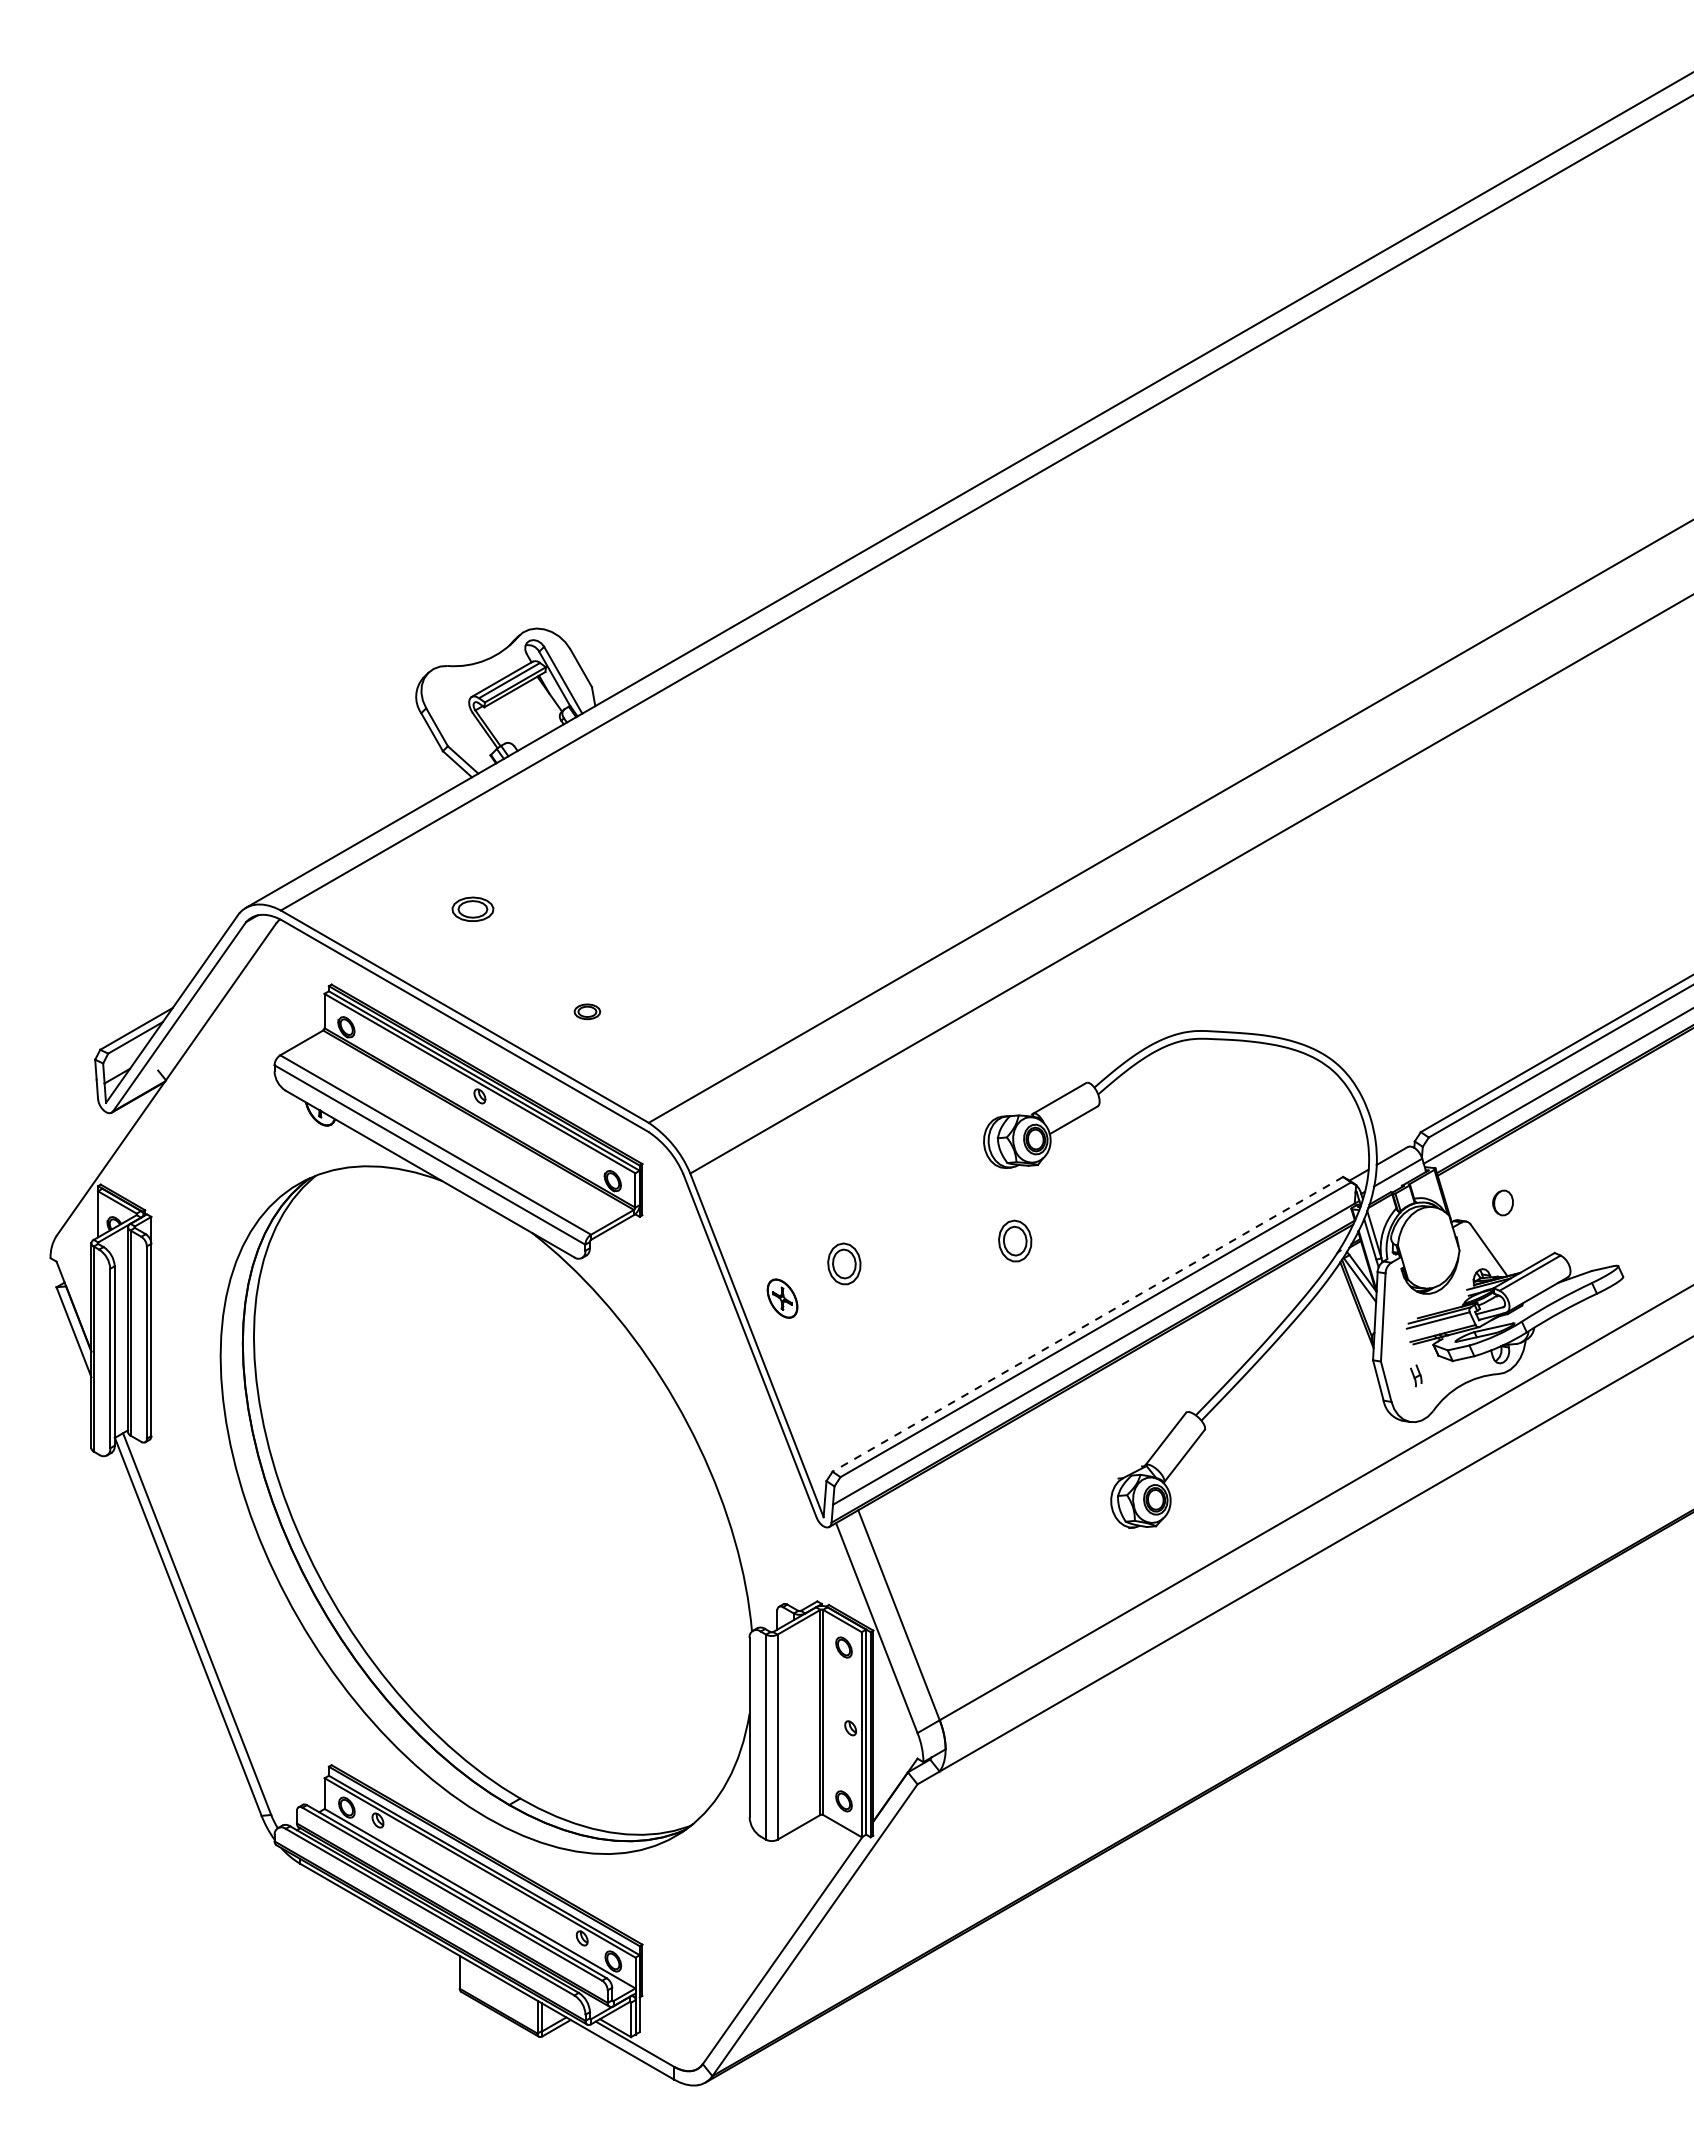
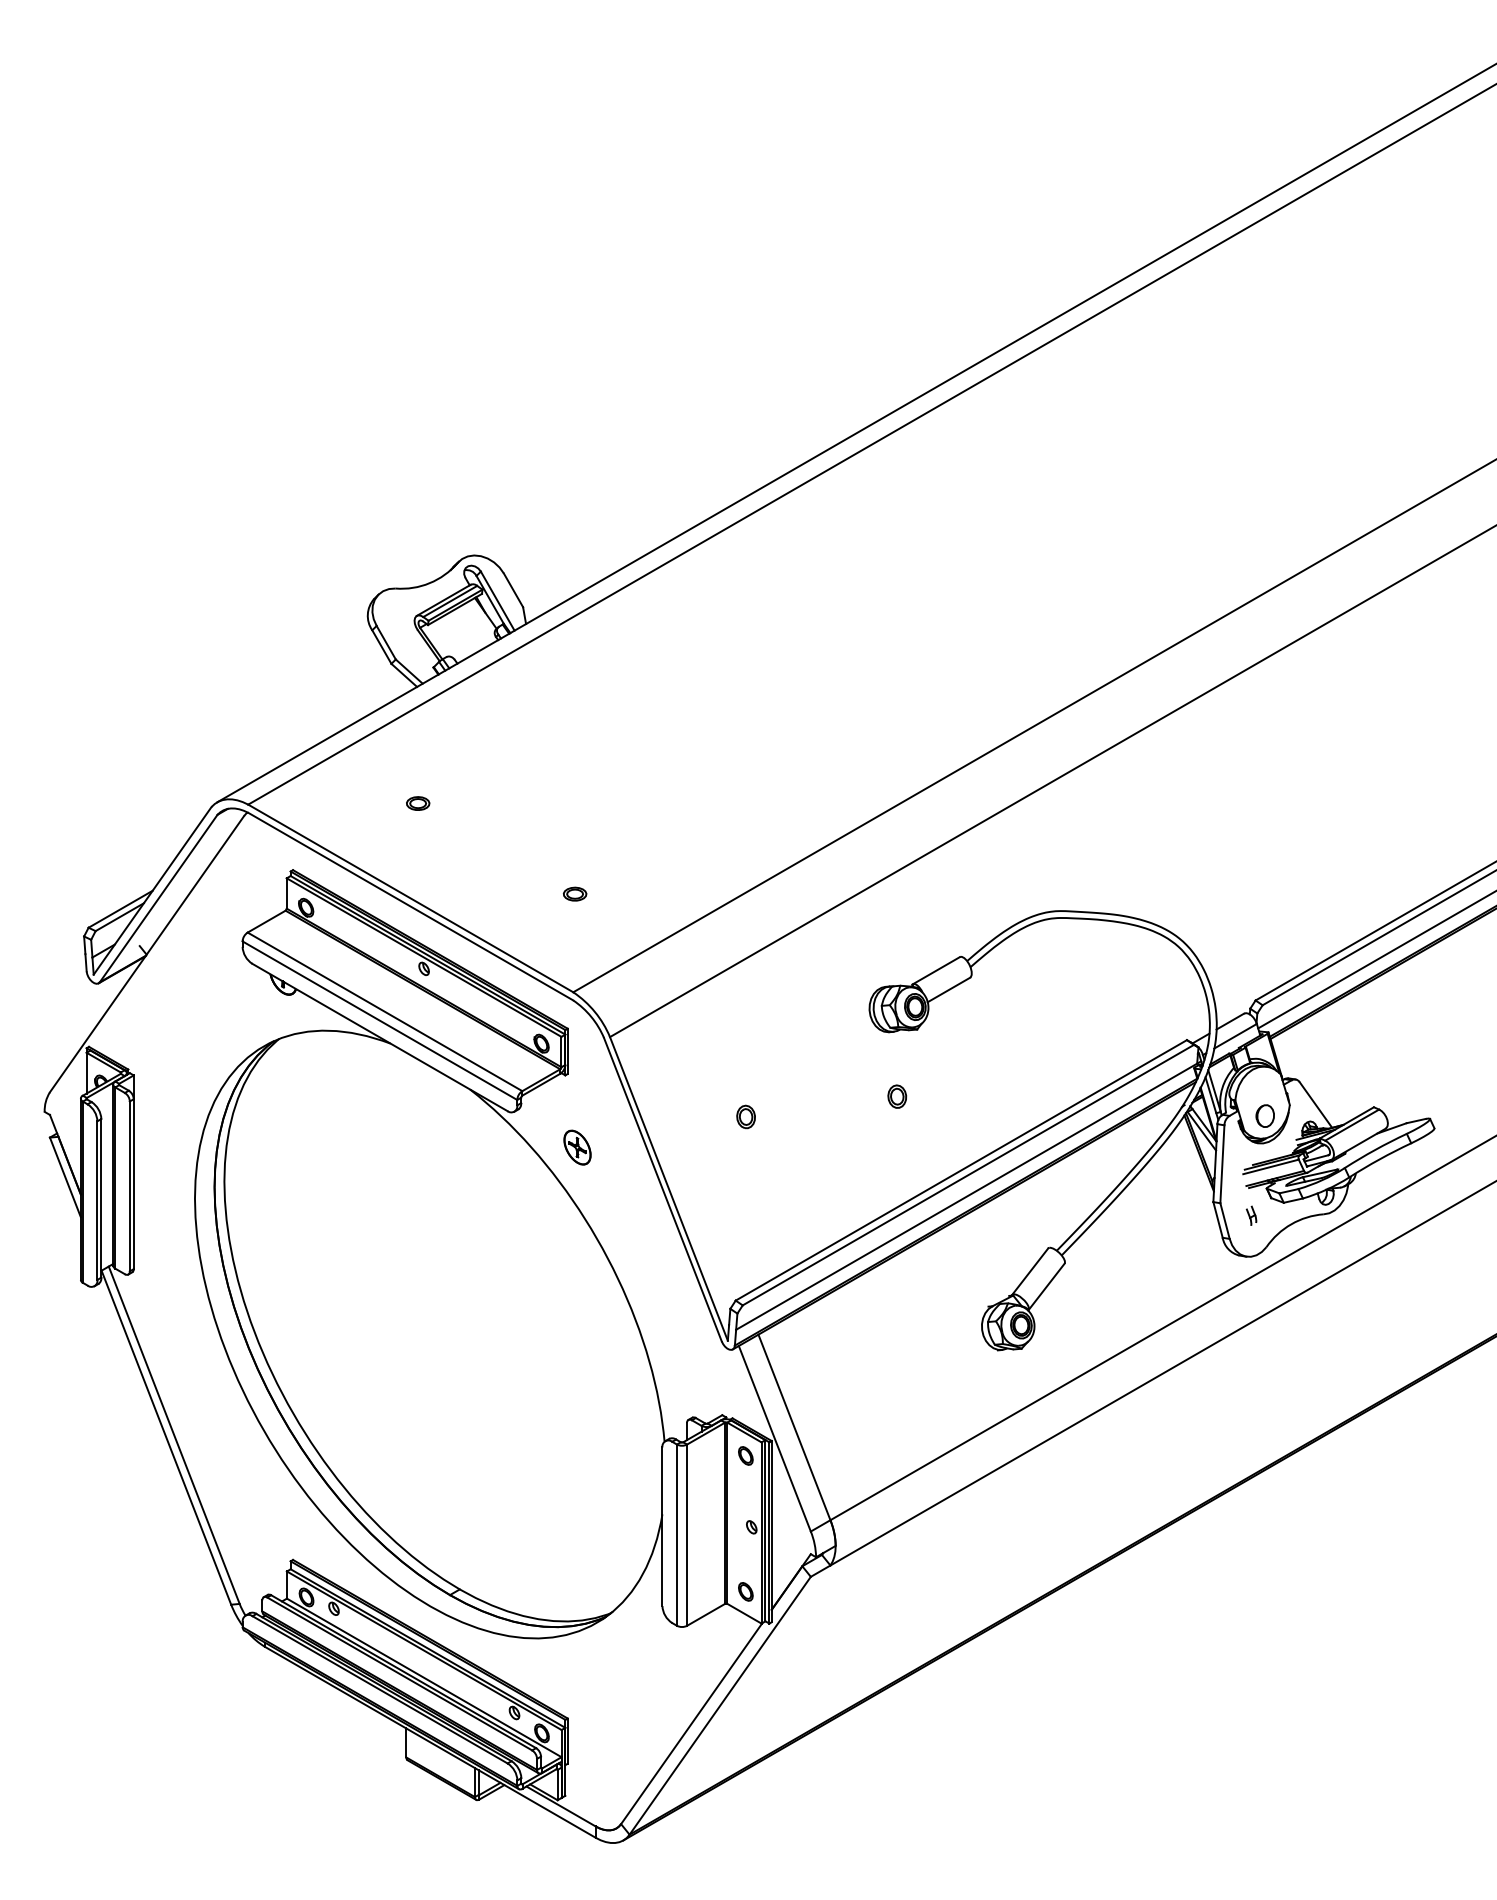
part: (473, 909) -> (418, 803), size x0.62
part: (586, 1011) -> (574, 893), moved
part: (1502, 1202) -> (1264, 1115), moved
part: (1015, 1240) -> (897, 1096), size x0.62
part: (843, 1263) -> (745, 1116), size x0.62
part: (782, 1298) -> (577, 1147), moved
line: (1088, 1324) -> (961, 1170), dashed -> solid

